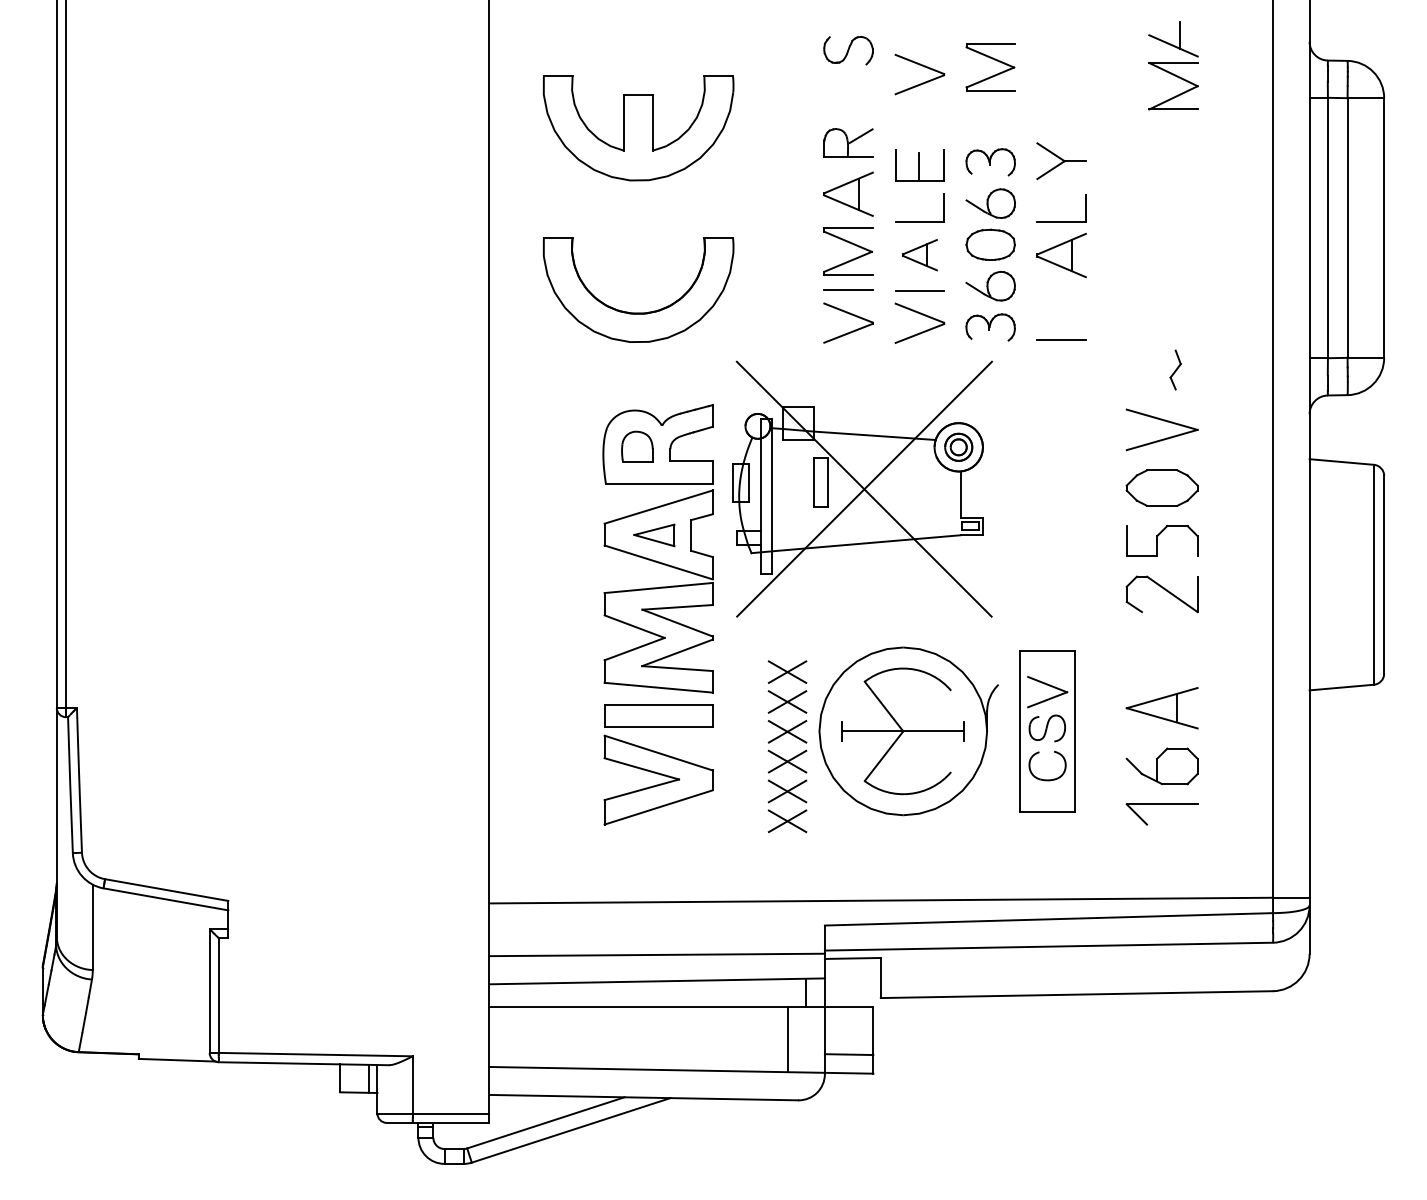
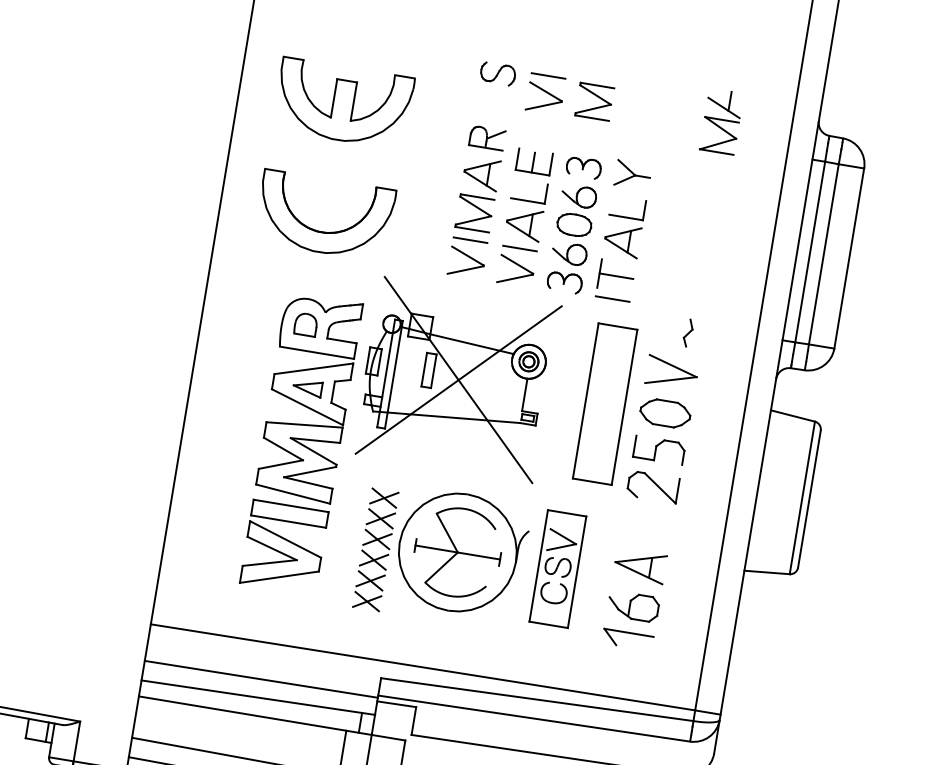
line: (919, 41) -> (548, 75), added
part: (919, 254) -> (523, 223), size x1.43
part: (1061, 307) -> (616, 276), added
part: (1075, 488) -> (605, 403), added

